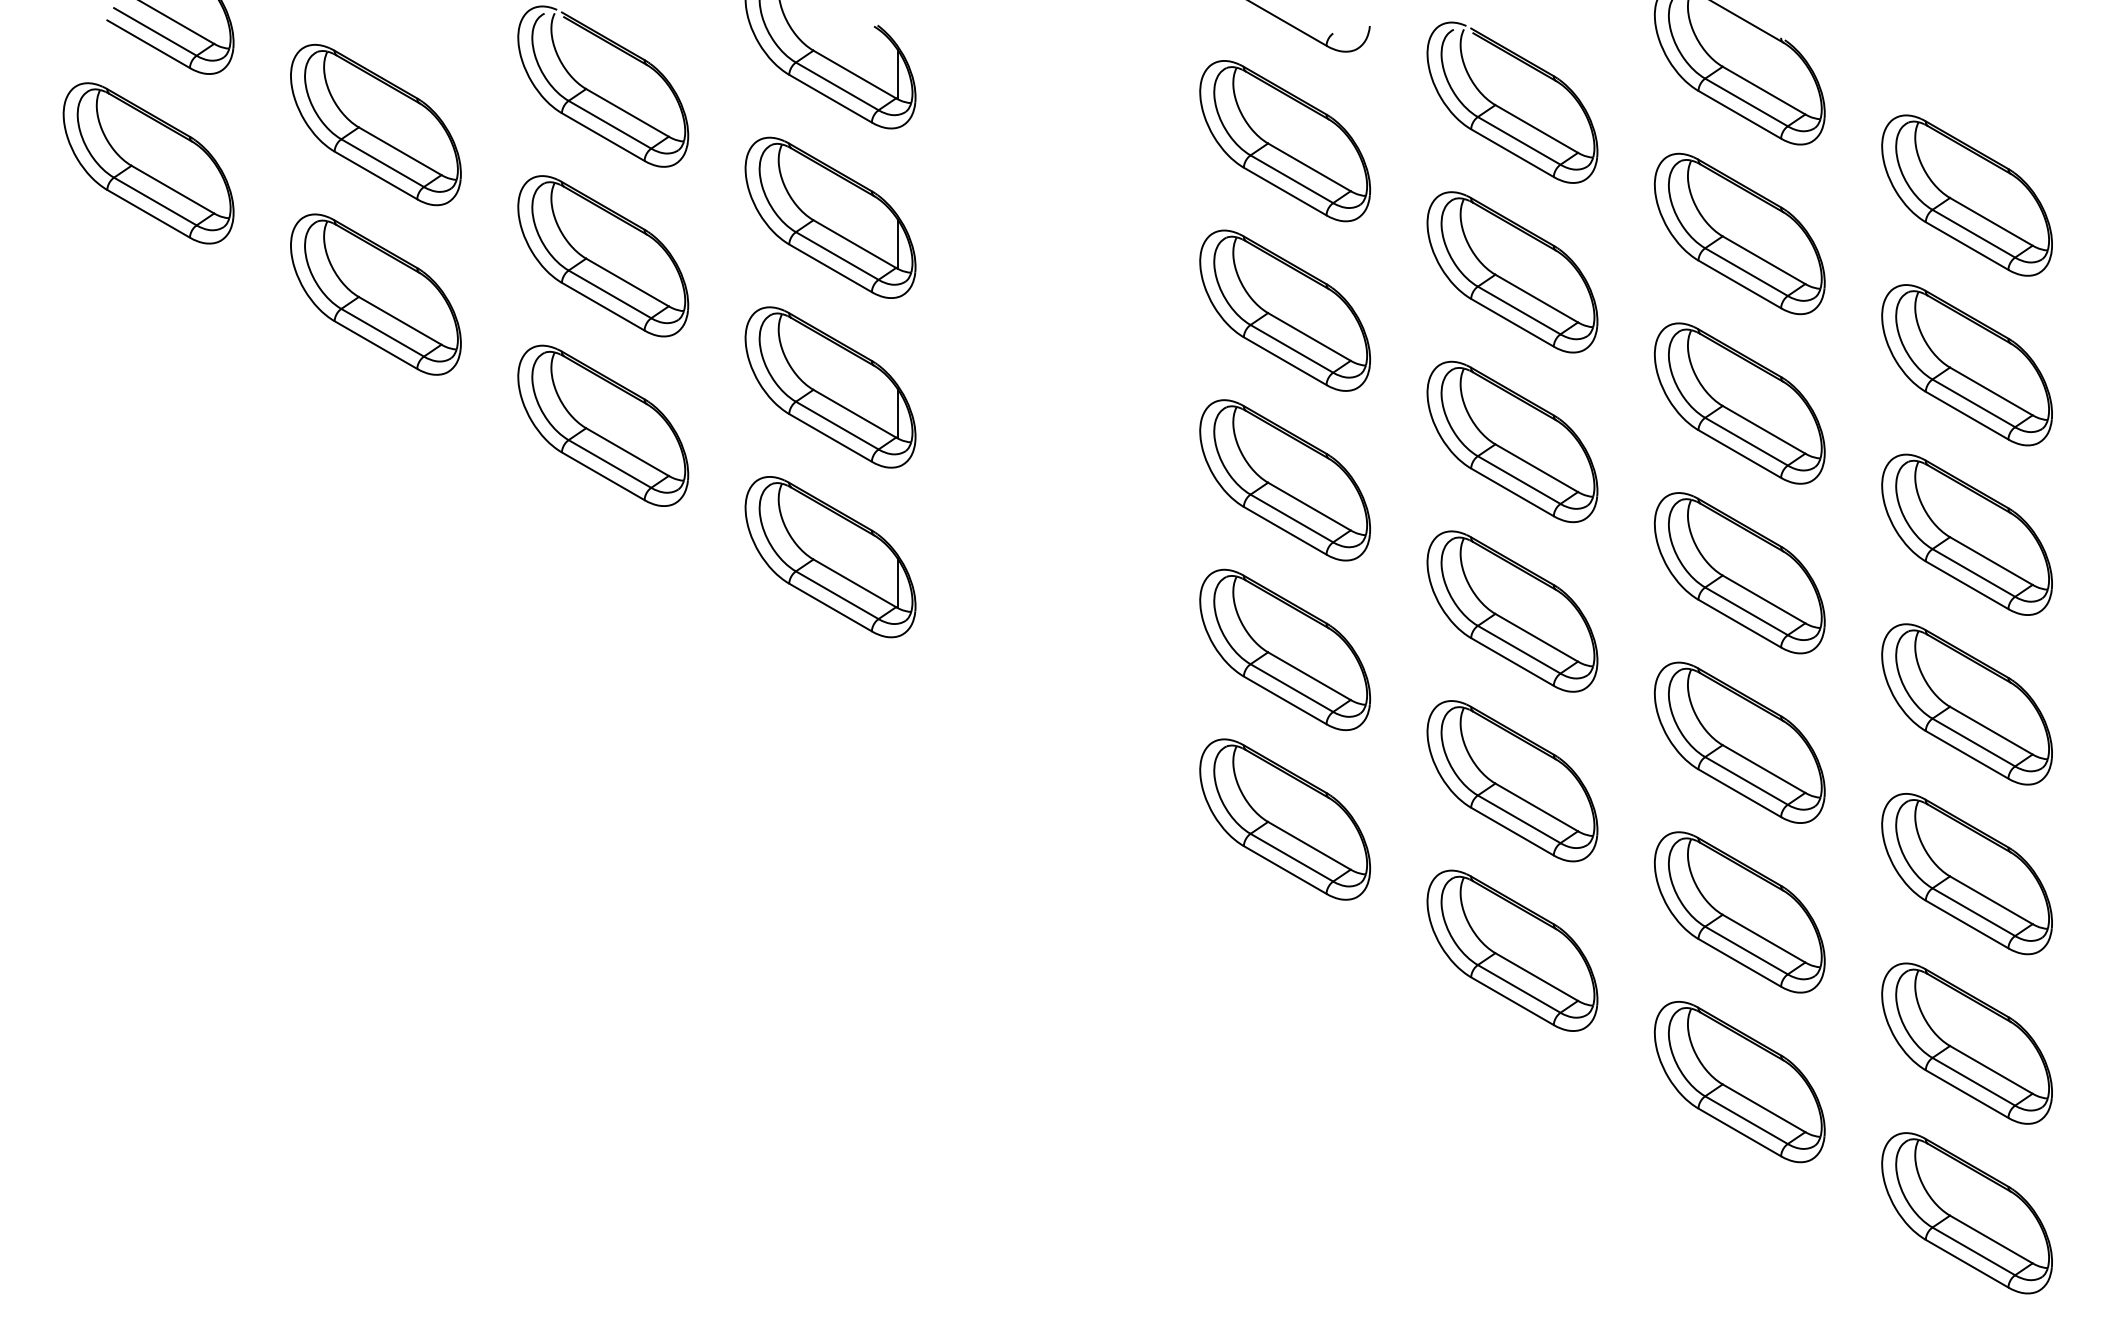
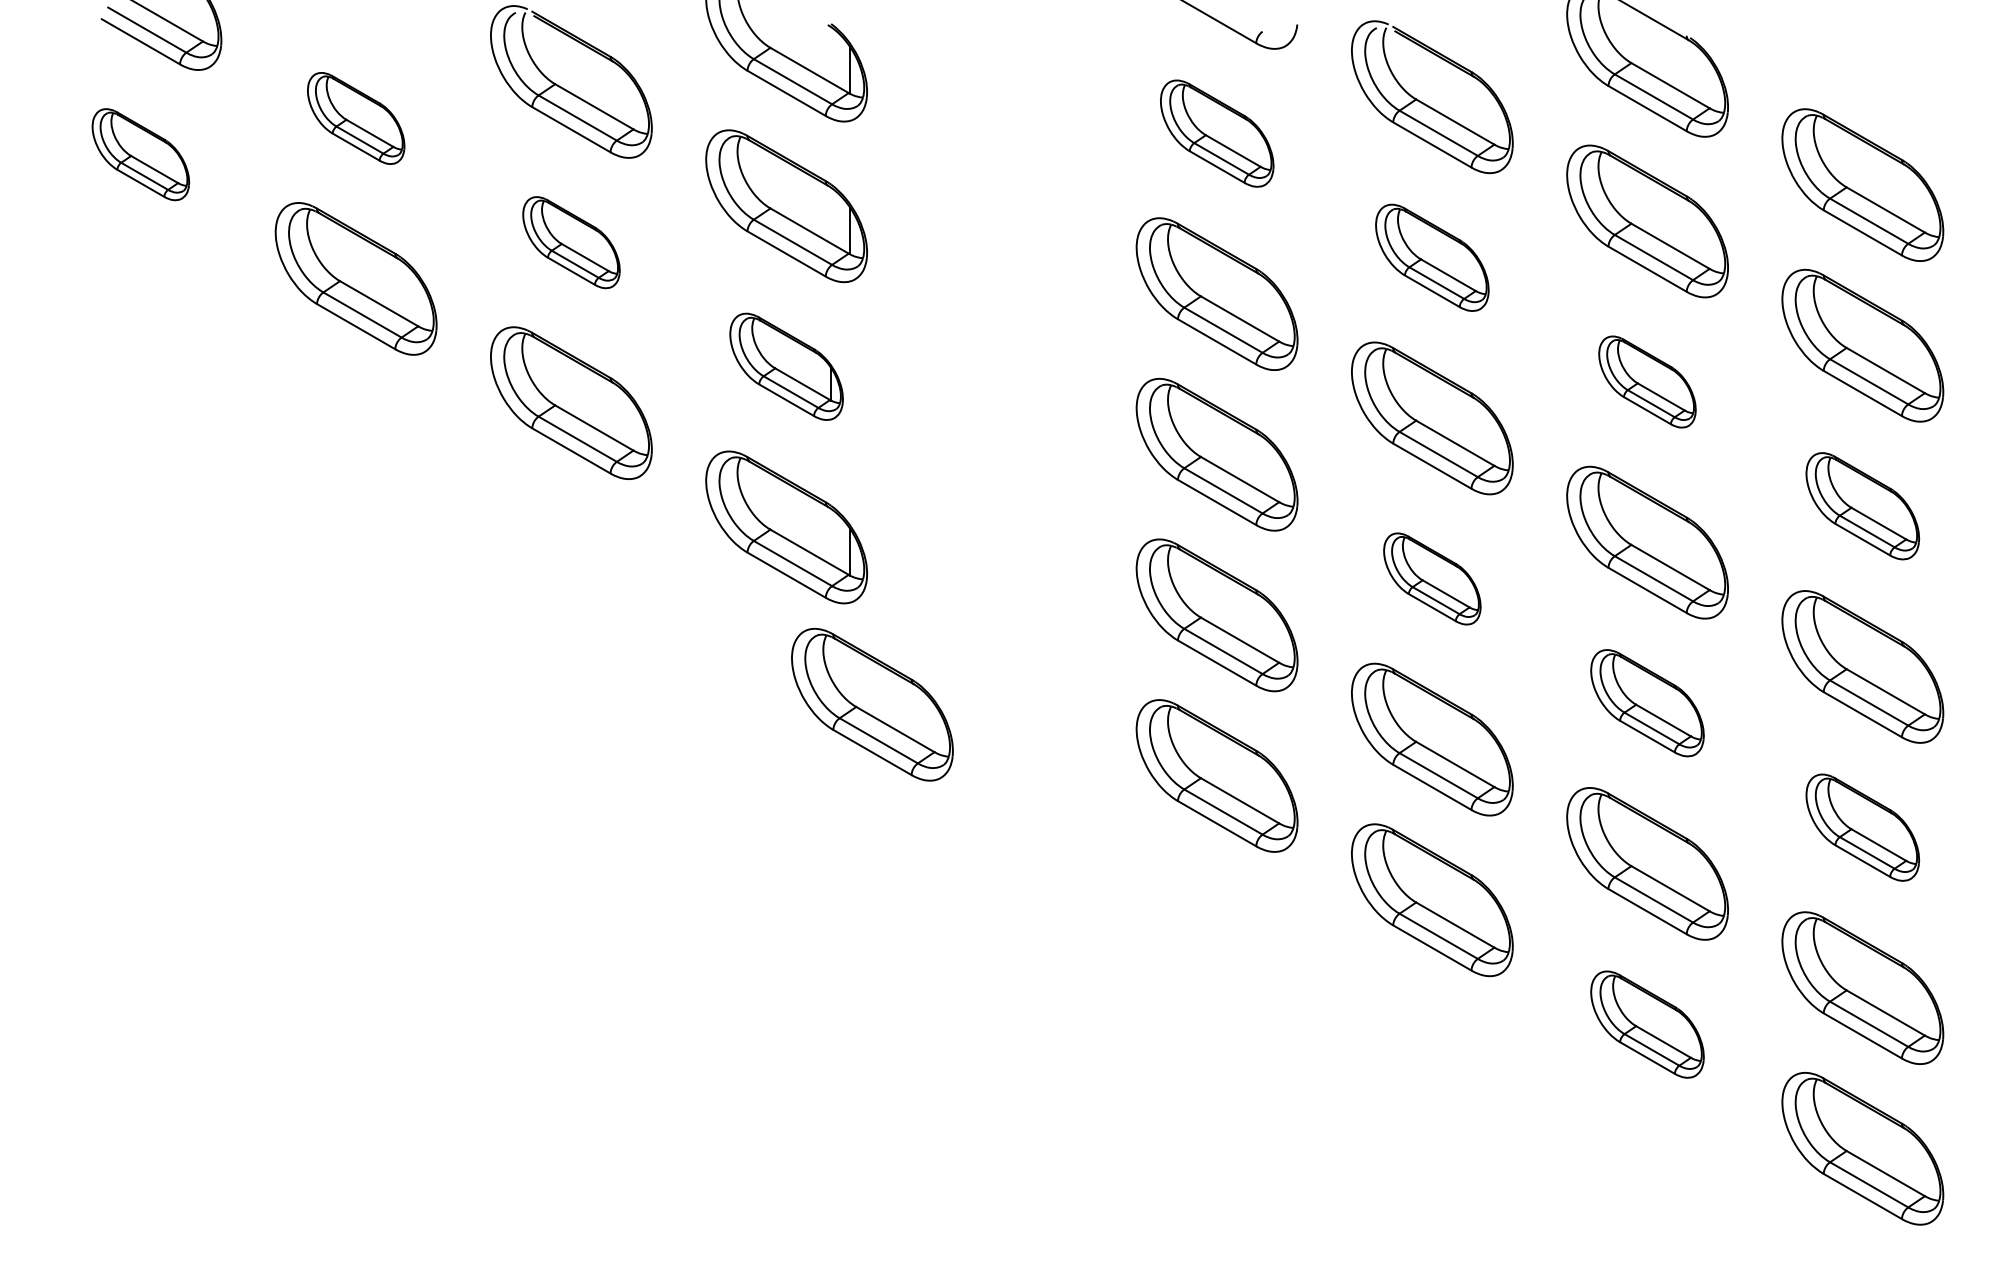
part: (375, 125) -> (355, 118), size x0.6
part: (1285, 141) -> (1217, 133), size x0.7
part: (148, 163) -> (140, 154), size x0.6
part: (603, 256) -> (571, 242), size x0.6
part: (1512, 272) -> (1432, 257), size x0.7
part: (830, 387) -> (786, 366), size x0.7
part: (1739, 403) -> (1647, 381), size x0.6
part: (1966, 534) -> (1862, 506), size x0.7
part: (1512, 611) -> (1432, 578), size x0.6
part: (1739, 742) -> (1647, 702), size x0.7
part: (921, 744) -> (872, 704), added
part: (1966, 874) -> (1862, 827), size x0.7
part: (1739, 1082) -> (1647, 1024), size x0.7

